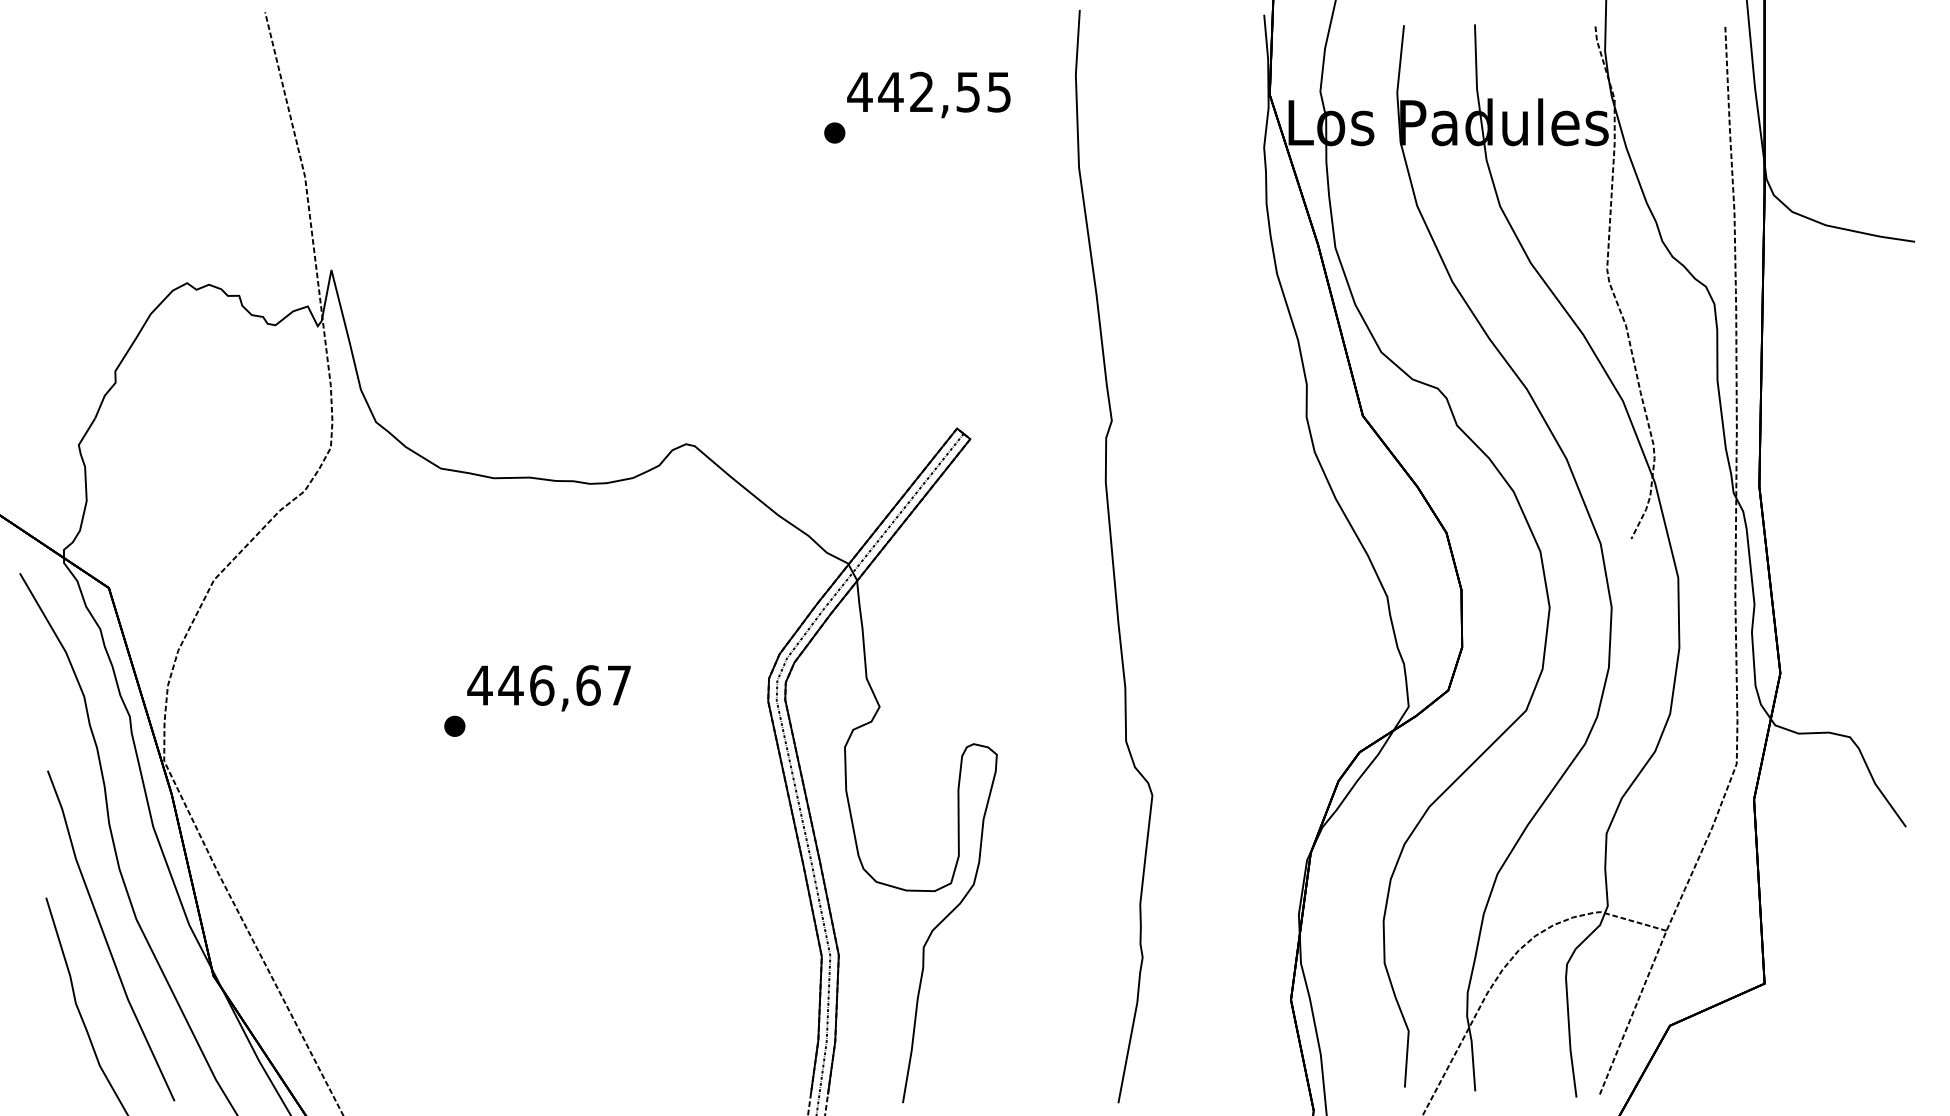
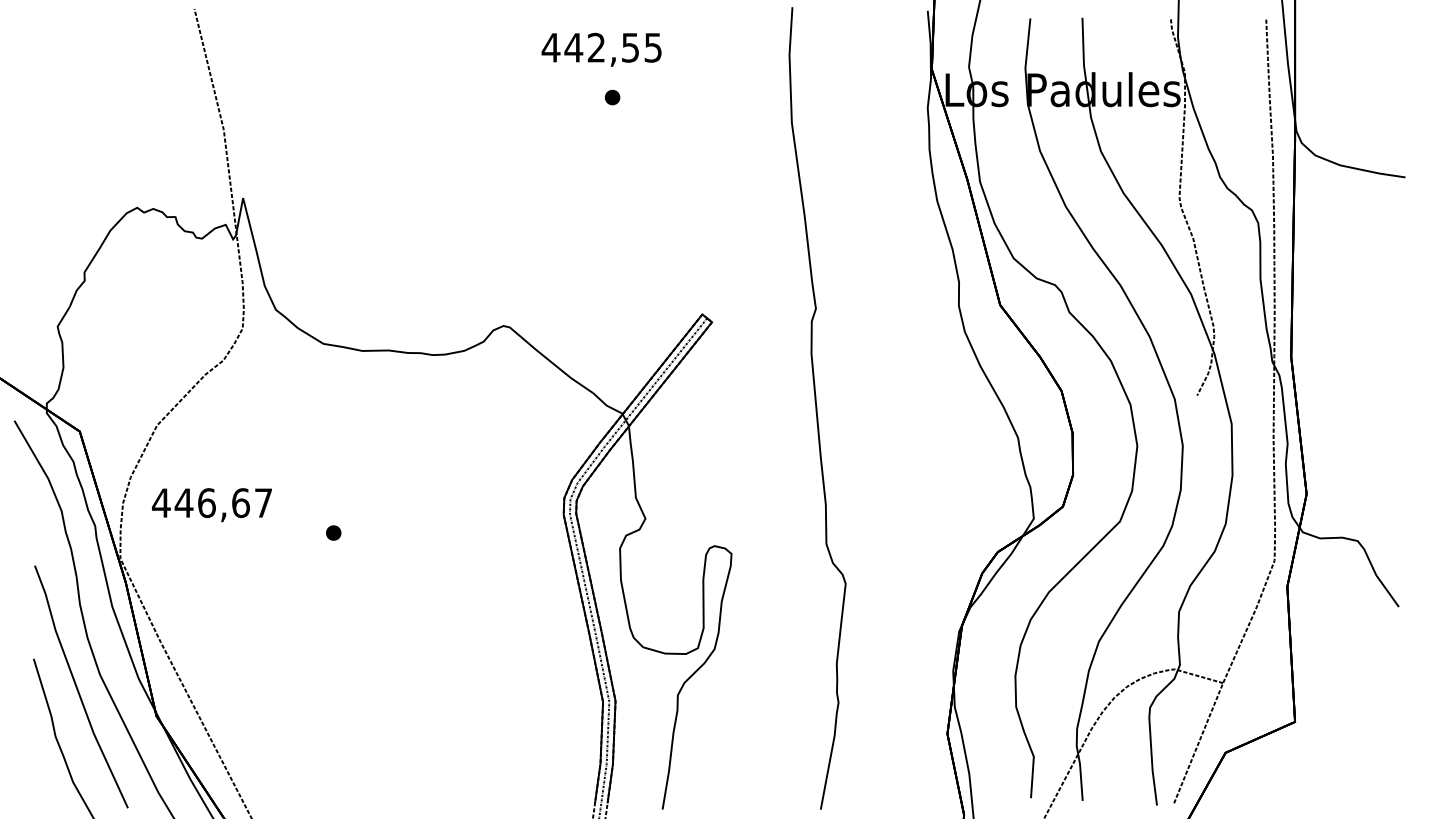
text: (928, 94) -> (601, 49), moved
text: (548, 688) -> (211, 505), moved

